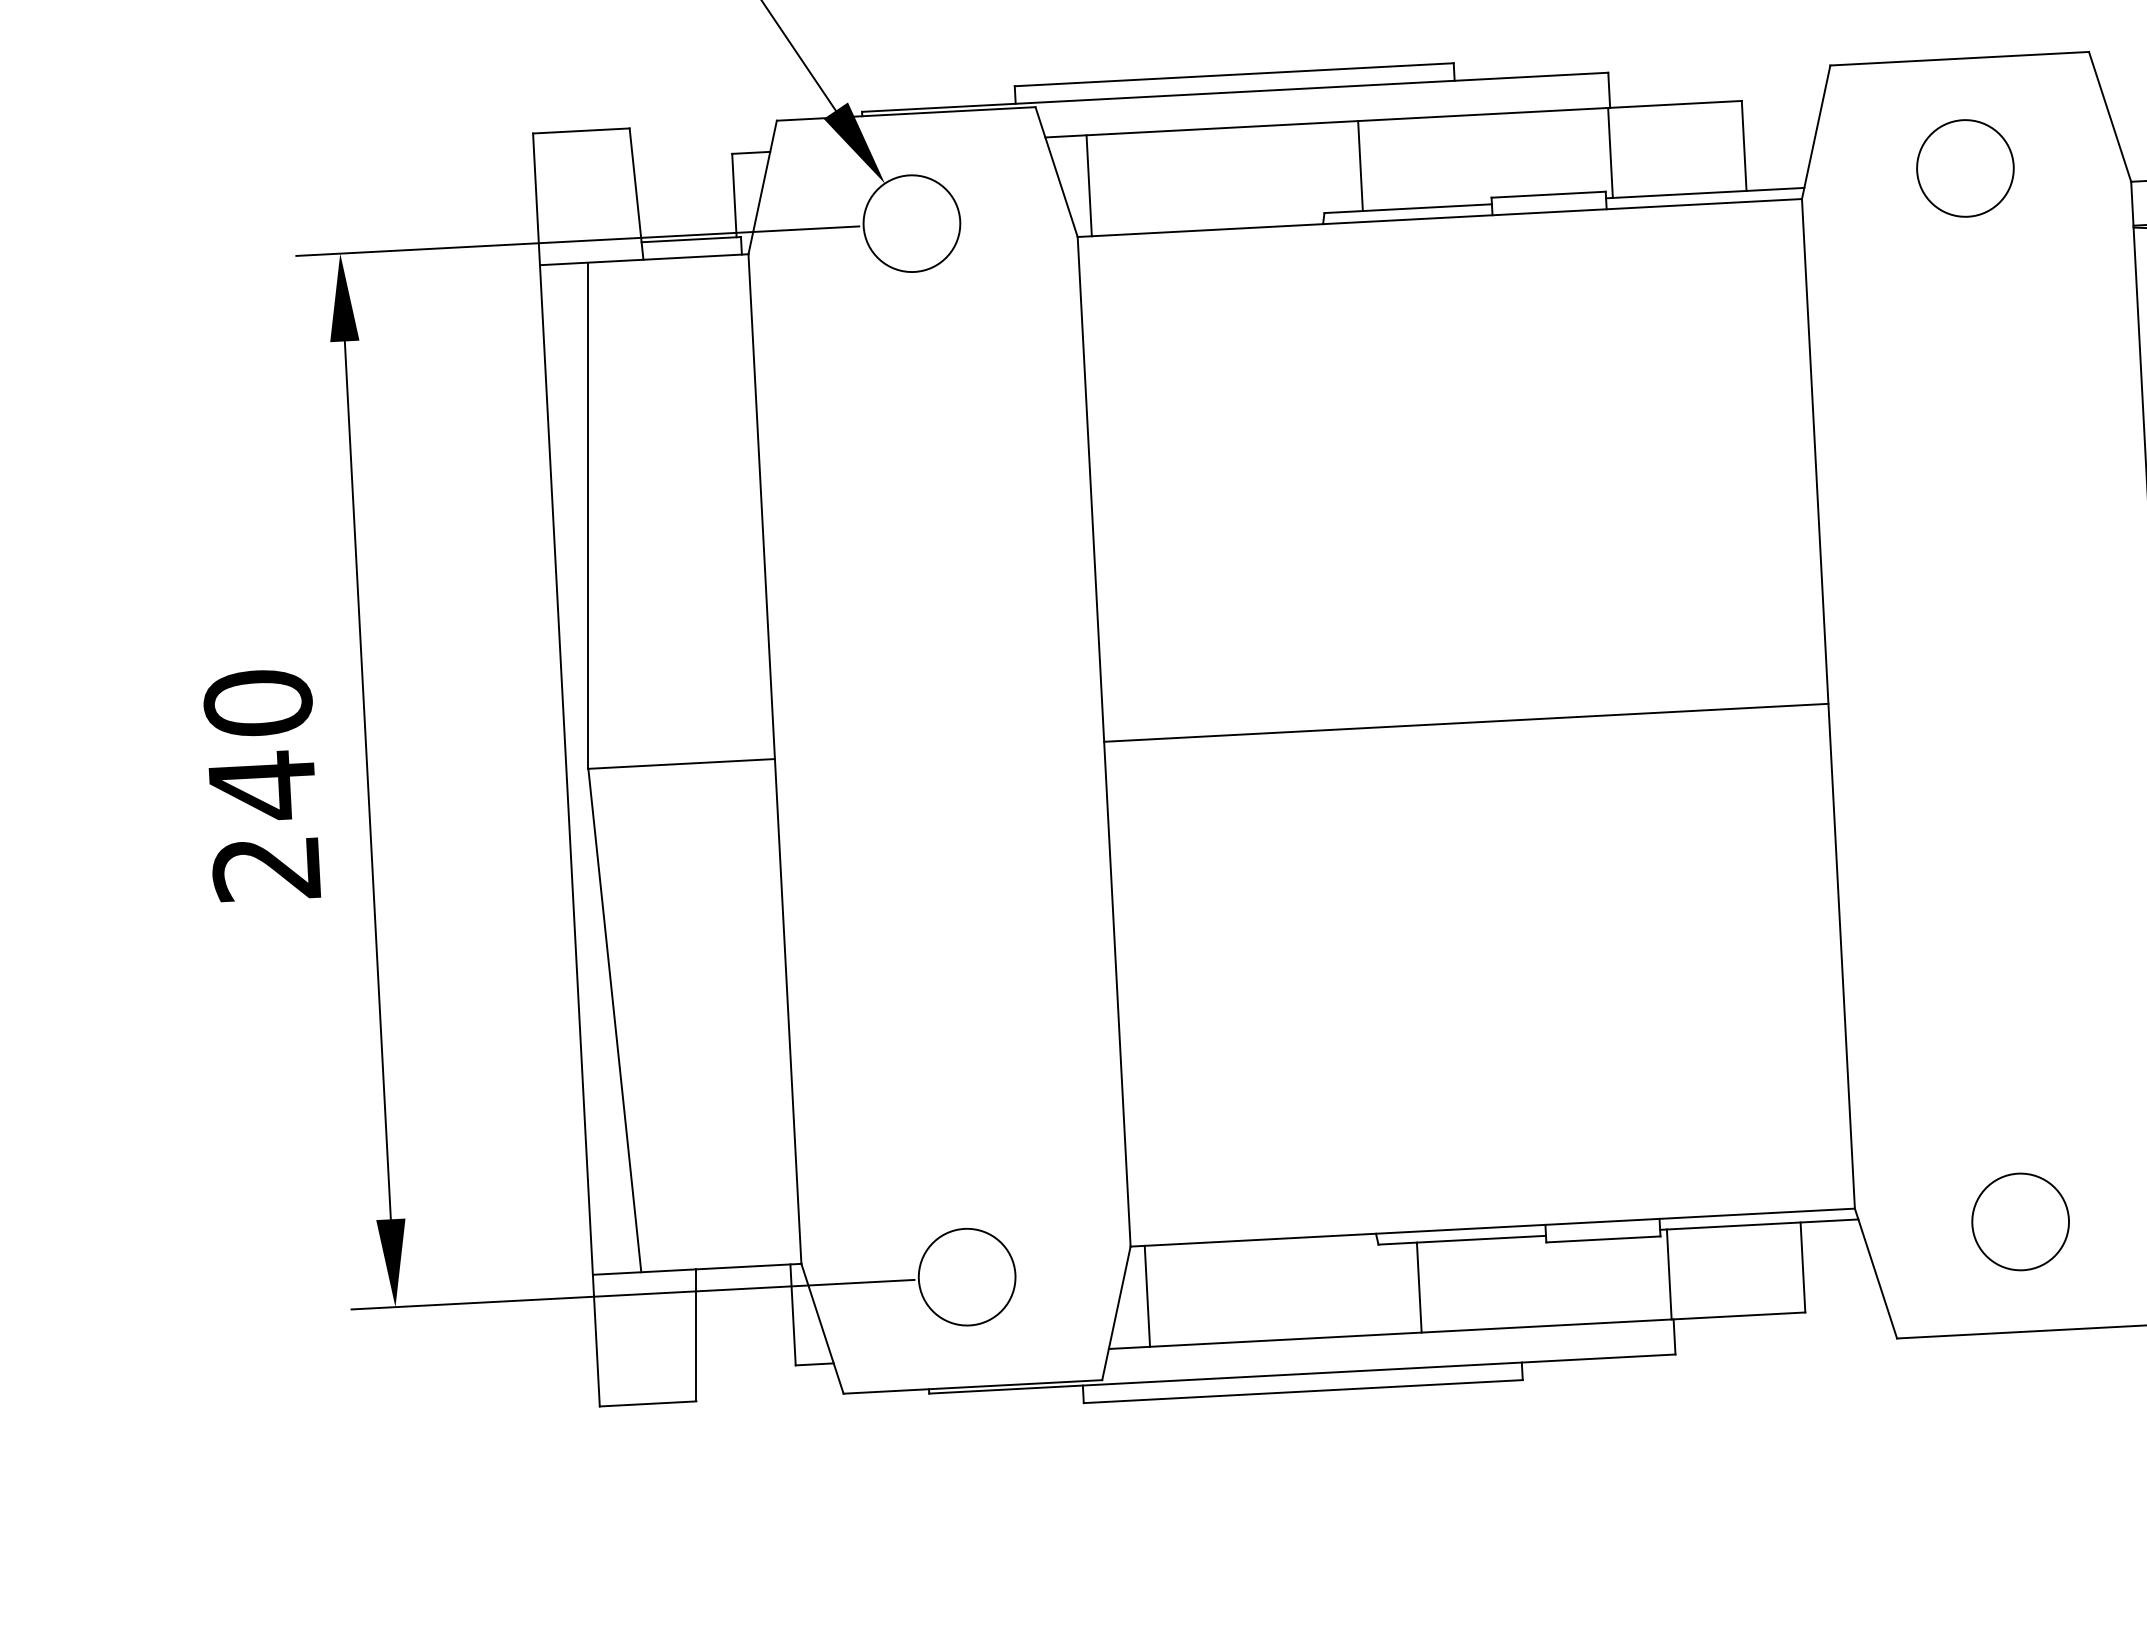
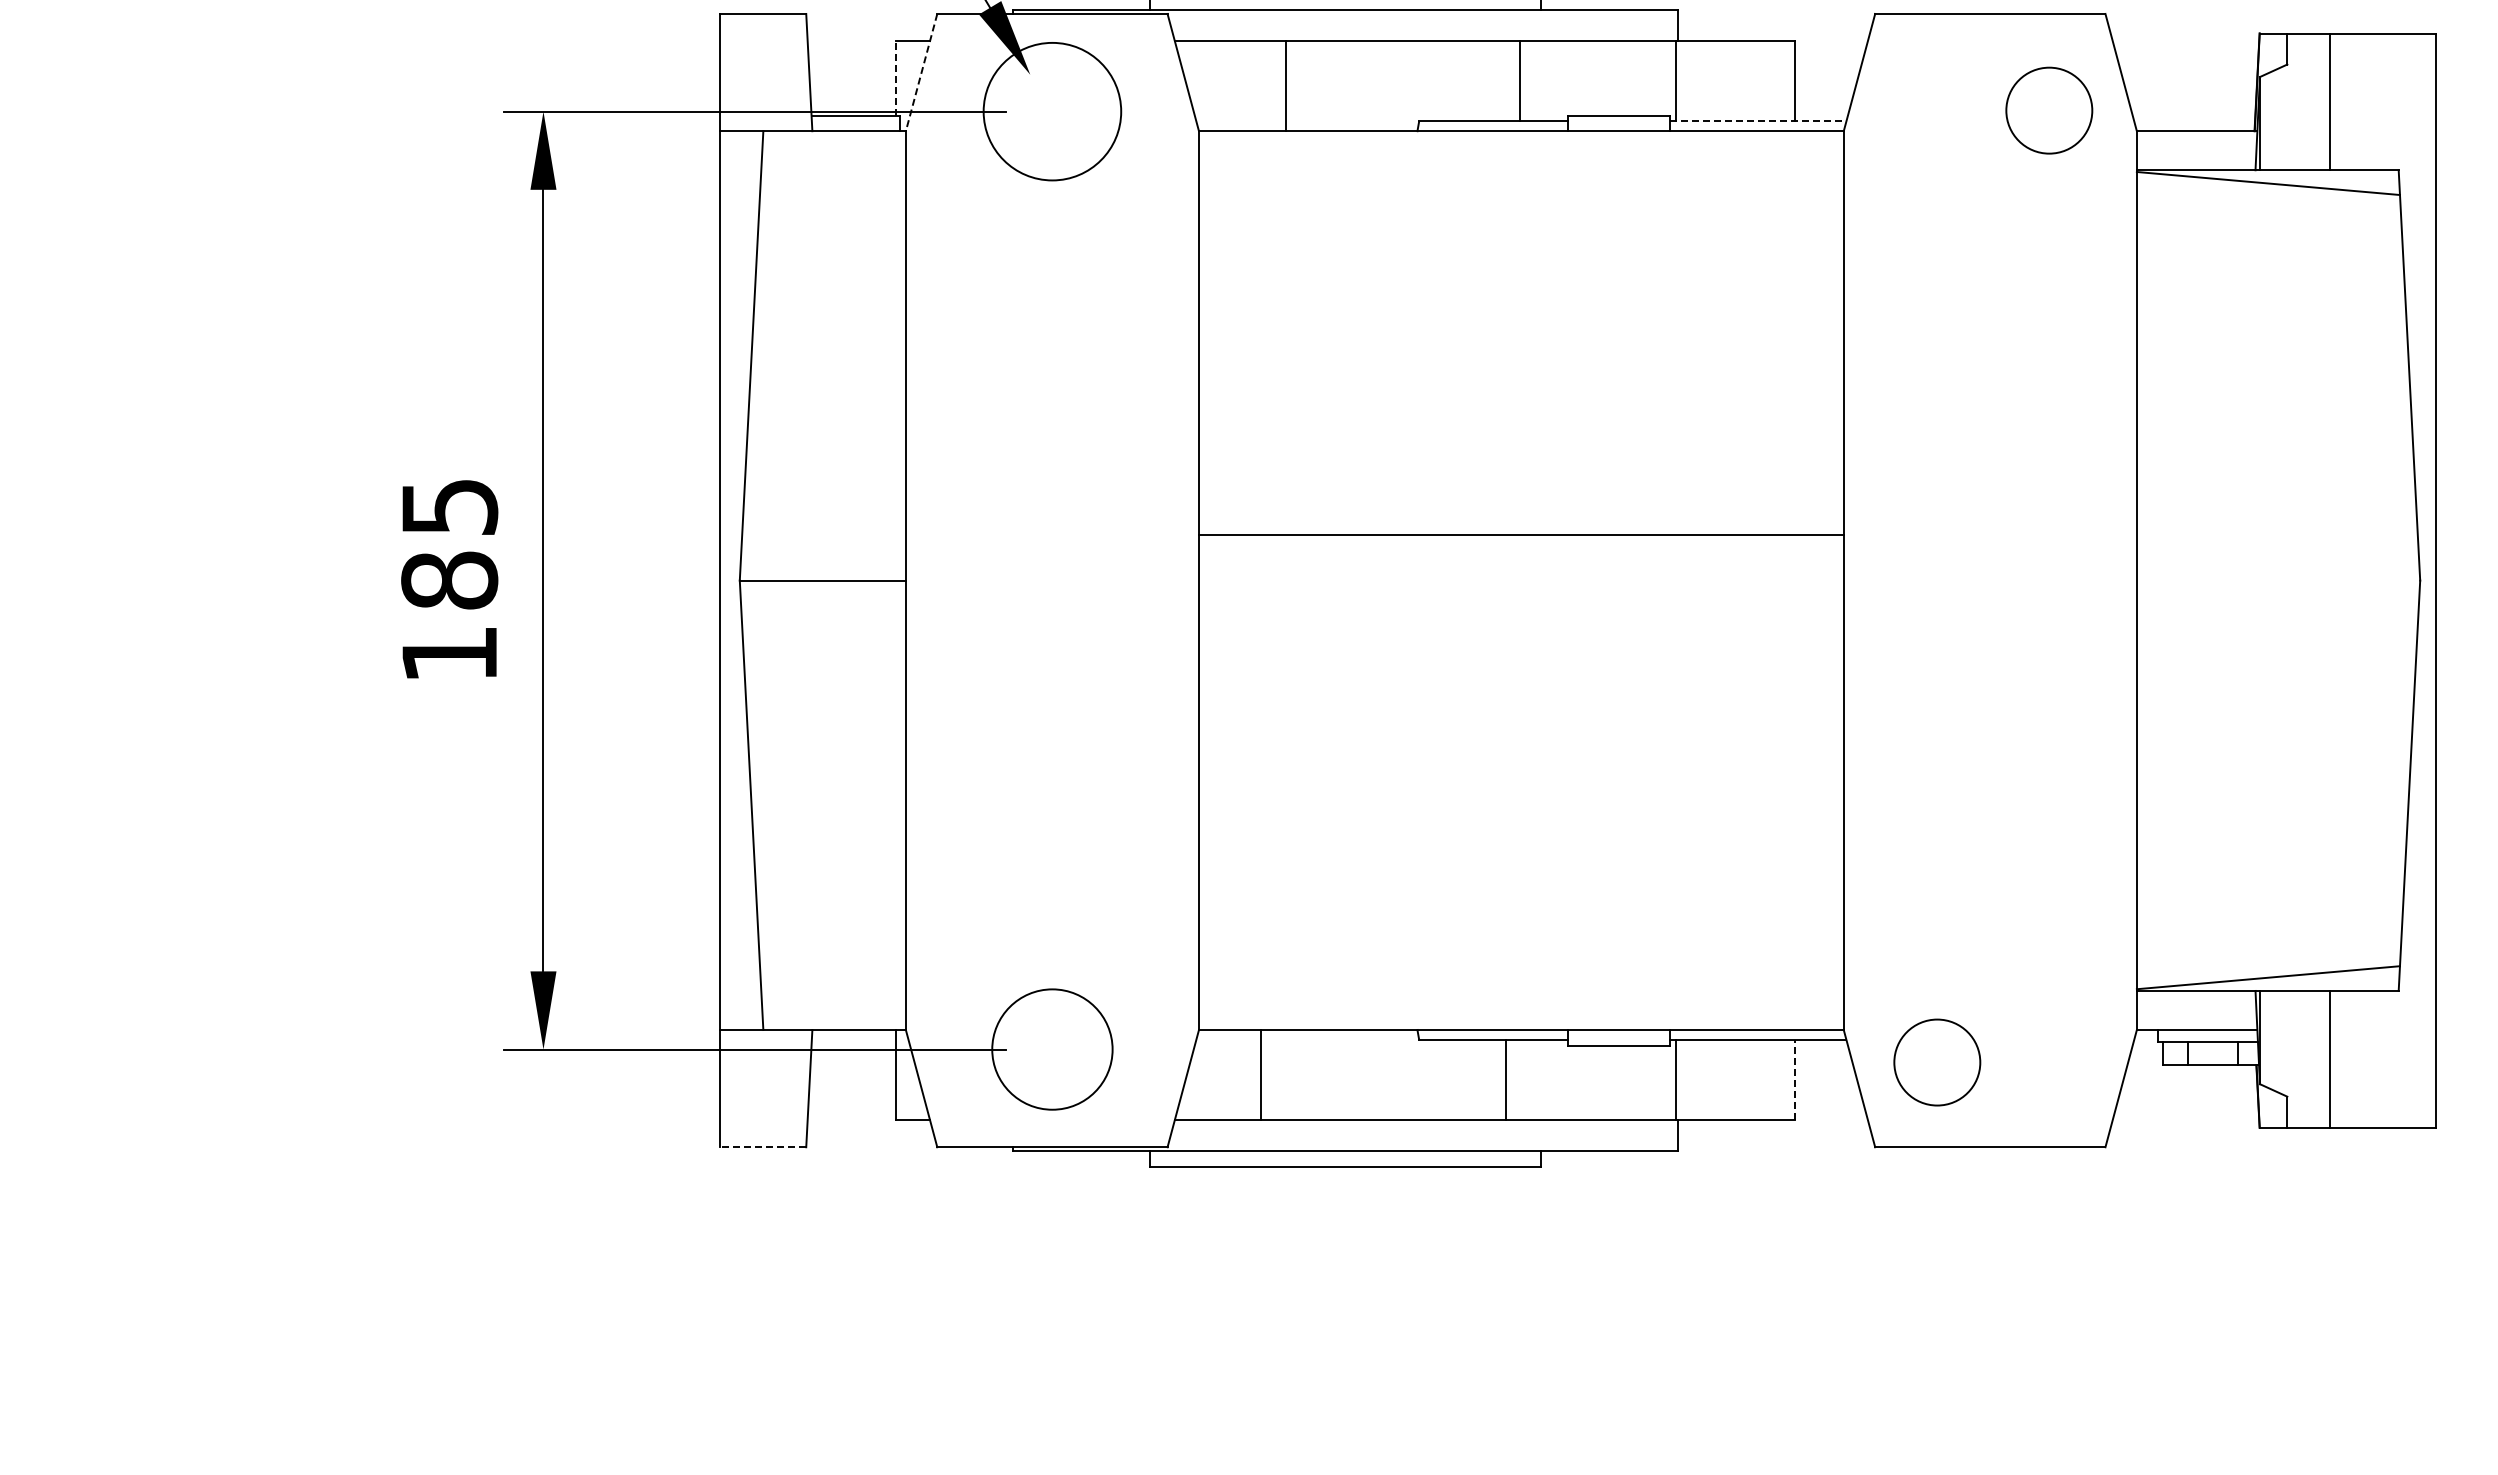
line: (1360, 166) -> (1520, 81), moved
circle: (1965, 168) -> (2049, 110), moved
line: (1089, 186) -> (1285, 86), moved
line: (762, 187) -> (921, 72), solid -> dashed
line: (1705, 193) -> (1758, 121), solid -> dashed
line: (734, 194) -> (896, 77), solid -> dashed
circle: (912, 223) -> (1052, 111), size x1.6
line: (1465, 722) -> (1520, 534), moved
text: (262, 784) -> (449, 579), 240 -> 185
circle: (2020, 1221) -> (1937, 1062), moved
line: (1802, 1267) -> (1794, 1079), solid -> dashed
circle: (967, 1277) -> (1052, 1049), size x1.4
line: (1419, 1287) -> (1506, 1079), moved
line: (1147, 1295) -> (1260, 1074), moved
line: (648, 1404) -> (763, 1147), solid -> dashed

